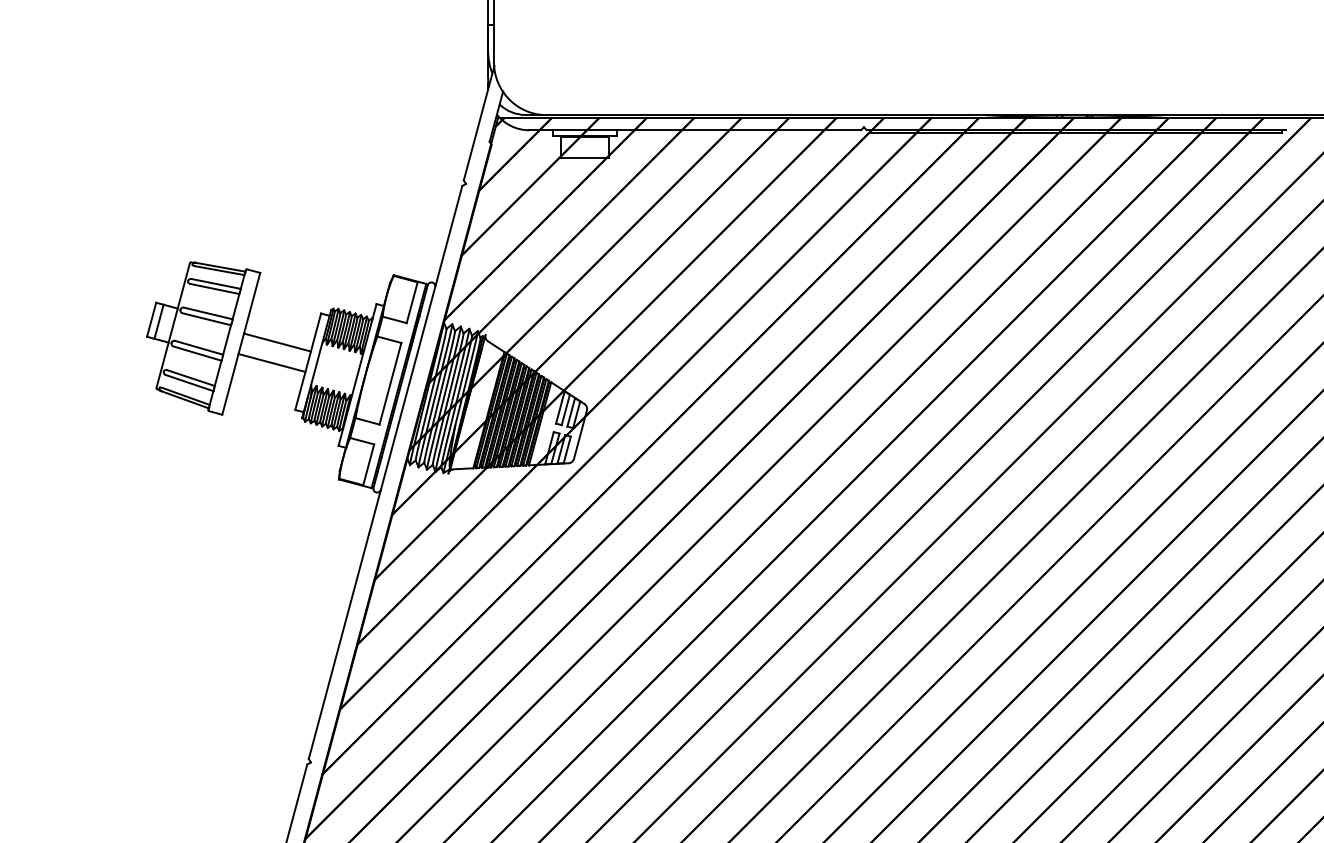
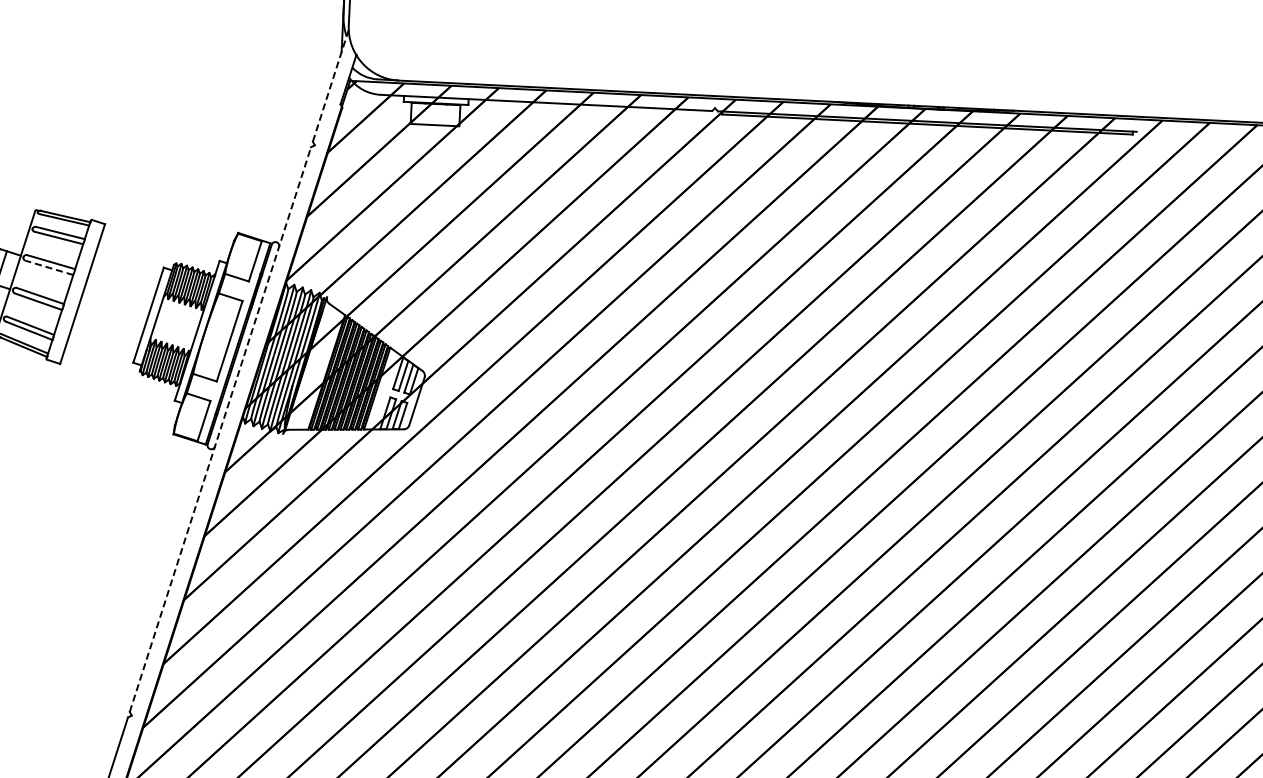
line: (479, 122) -> (331, 84), solid -> dashed
line: (206, 319) -> (49, 268), solid -> dashed
line: (277, 342) -> (118, 294), removed
line: (271, 362) -> (111, 314), removed
line: (385, 472) -> (220, 429), solid -> dashed

